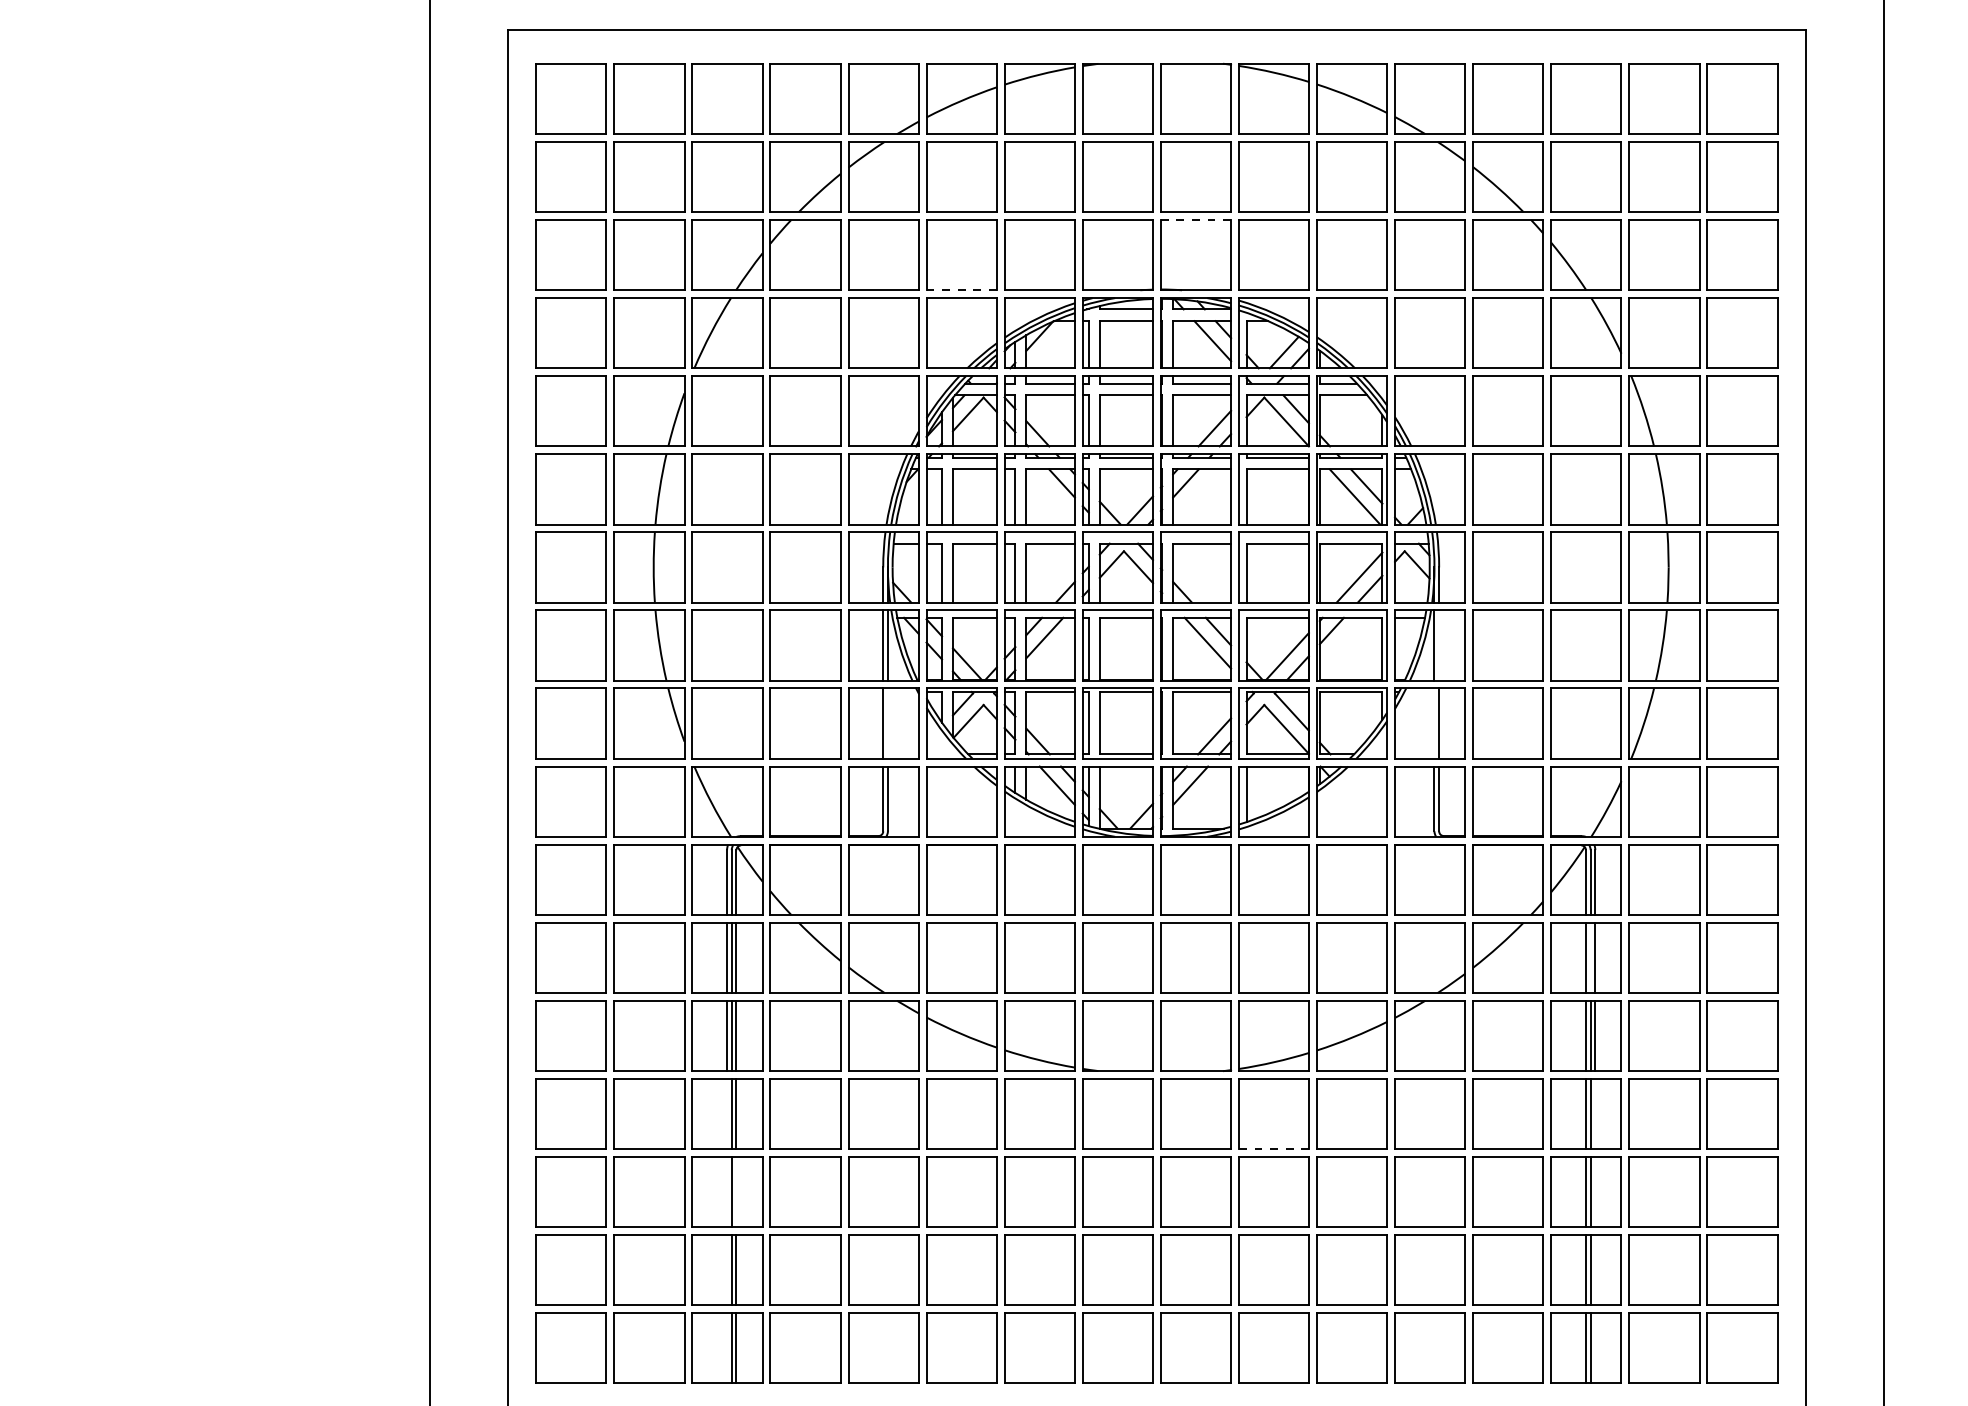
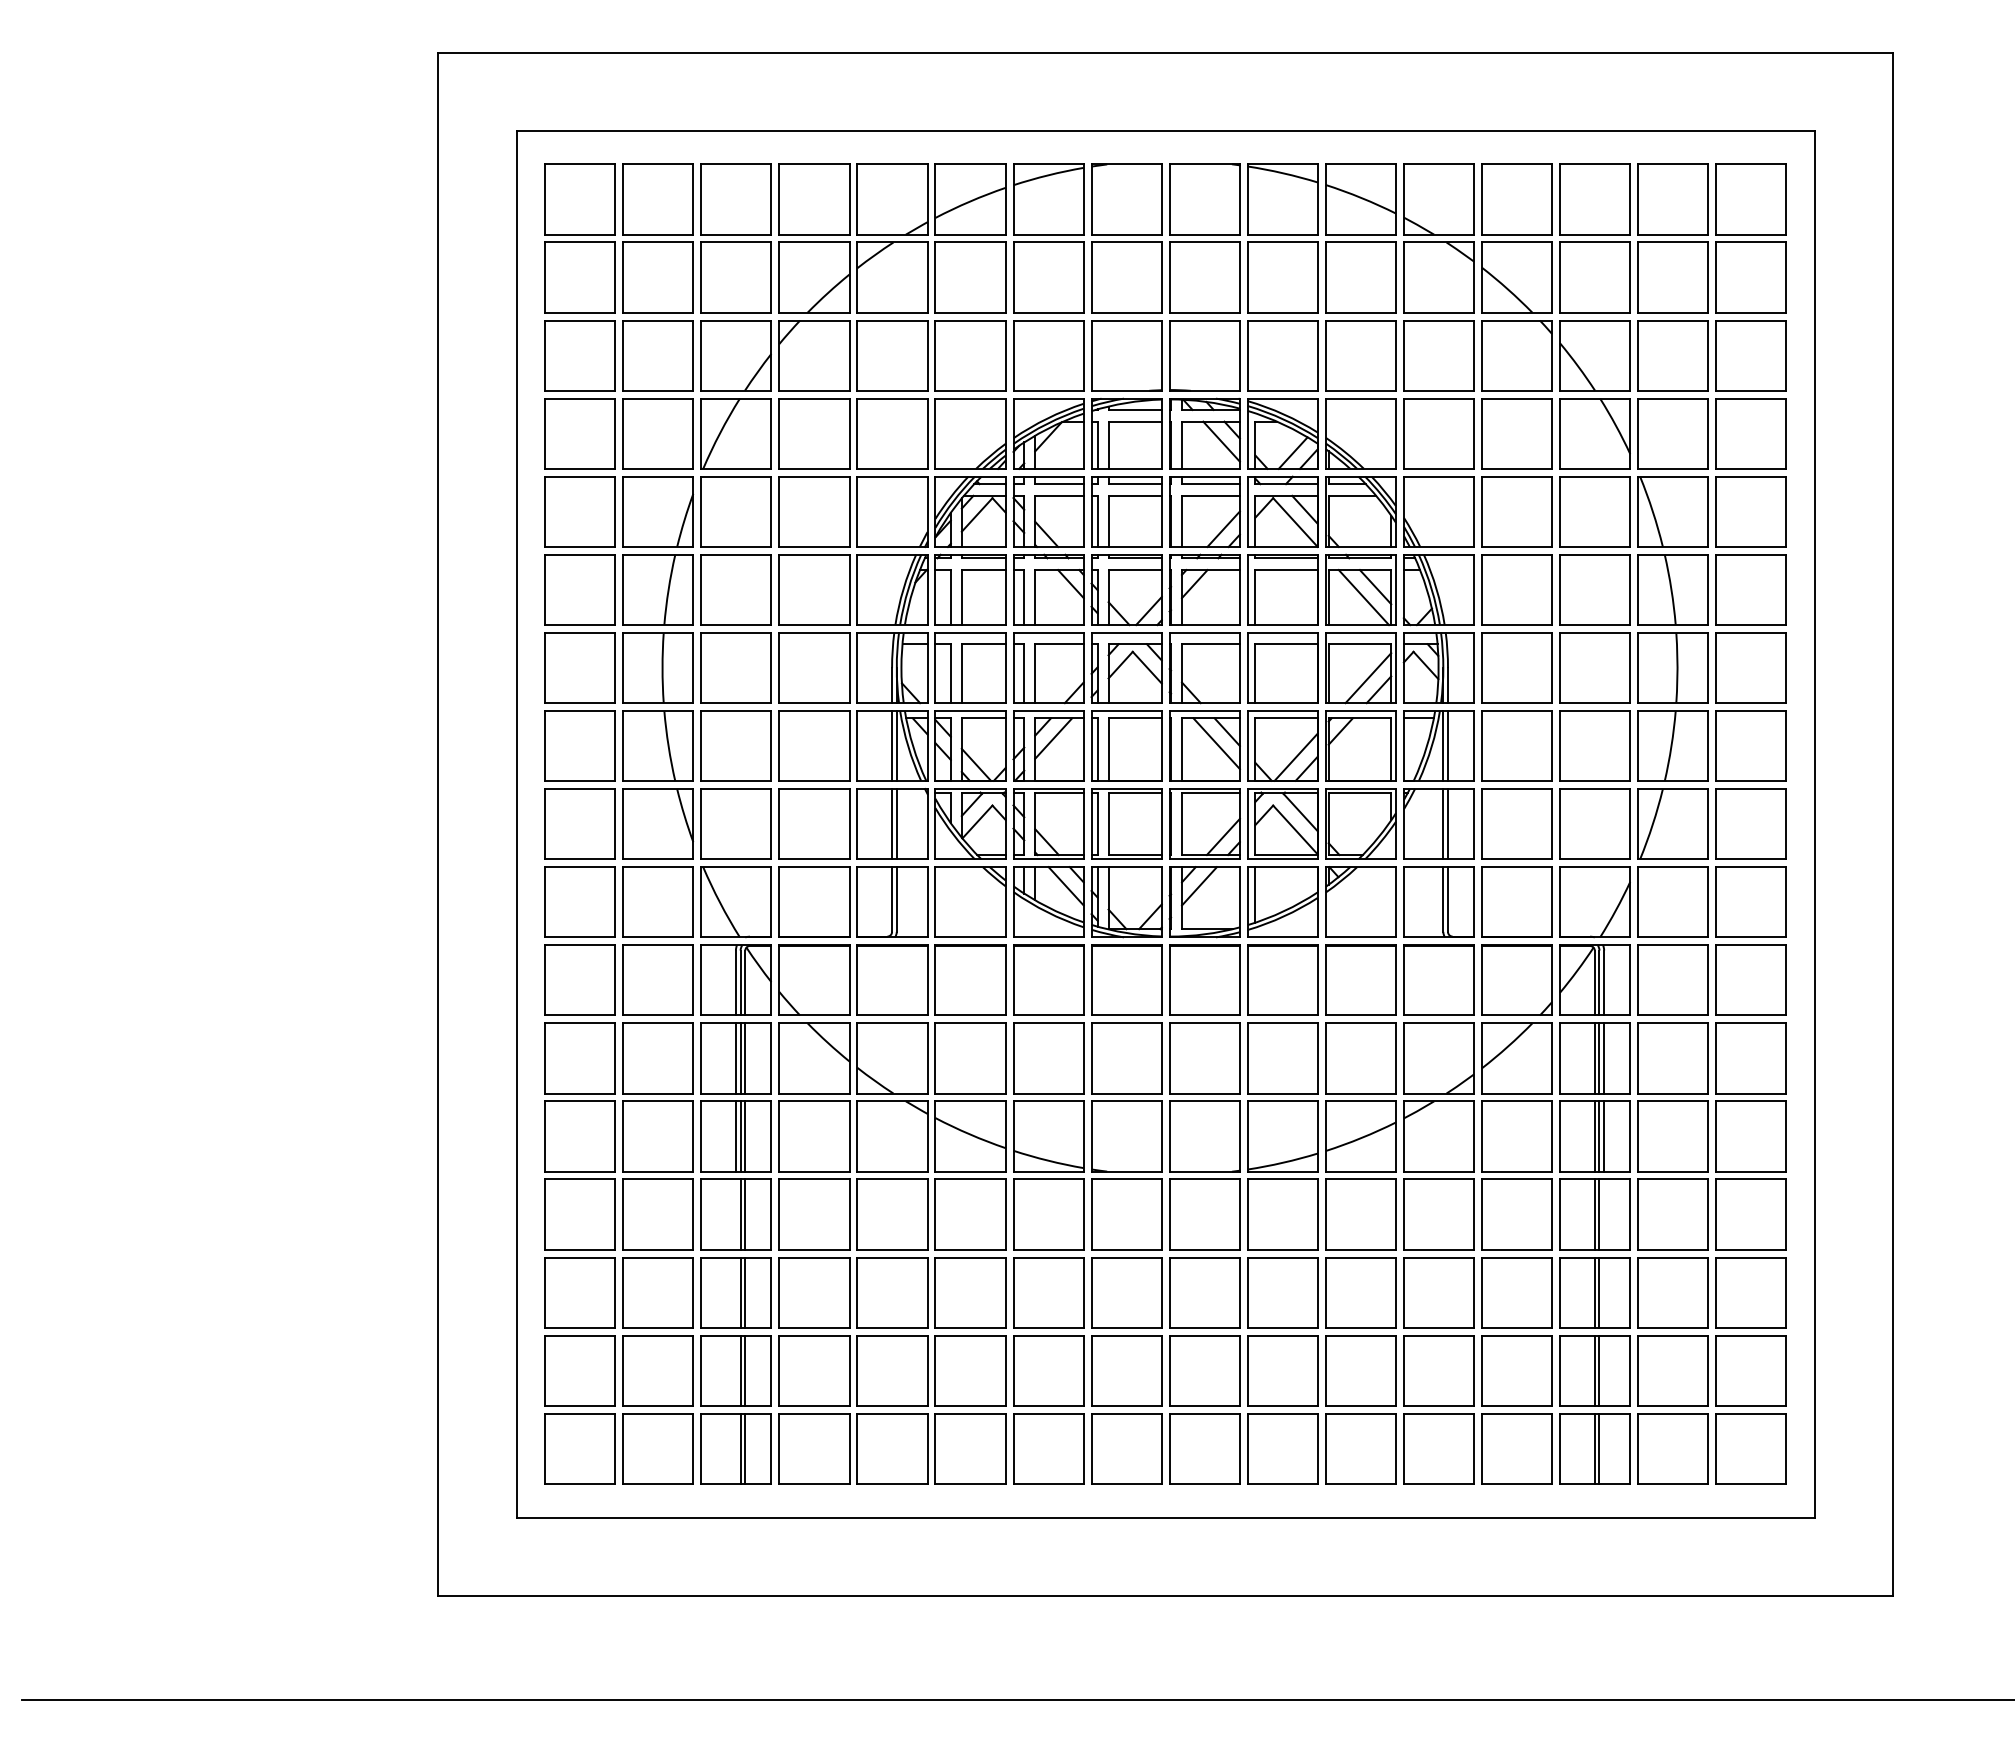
line: (1196, 219) -> (1205, 320), dashed -> solid
line: (961, 289) -> (970, 390), dashed -> solid
line: (1439, 644) -> (1448, 745), added
line: (887, 723) -> (896, 824), added
line: (1434, 723) -> (1443, 824), added
line: (1590, 957) -> (1599, 1058), added
line: (1273, 1148) -> (1282, 1249), dashed -> solid
line: (736, 1191) -> (745, 1292), added

